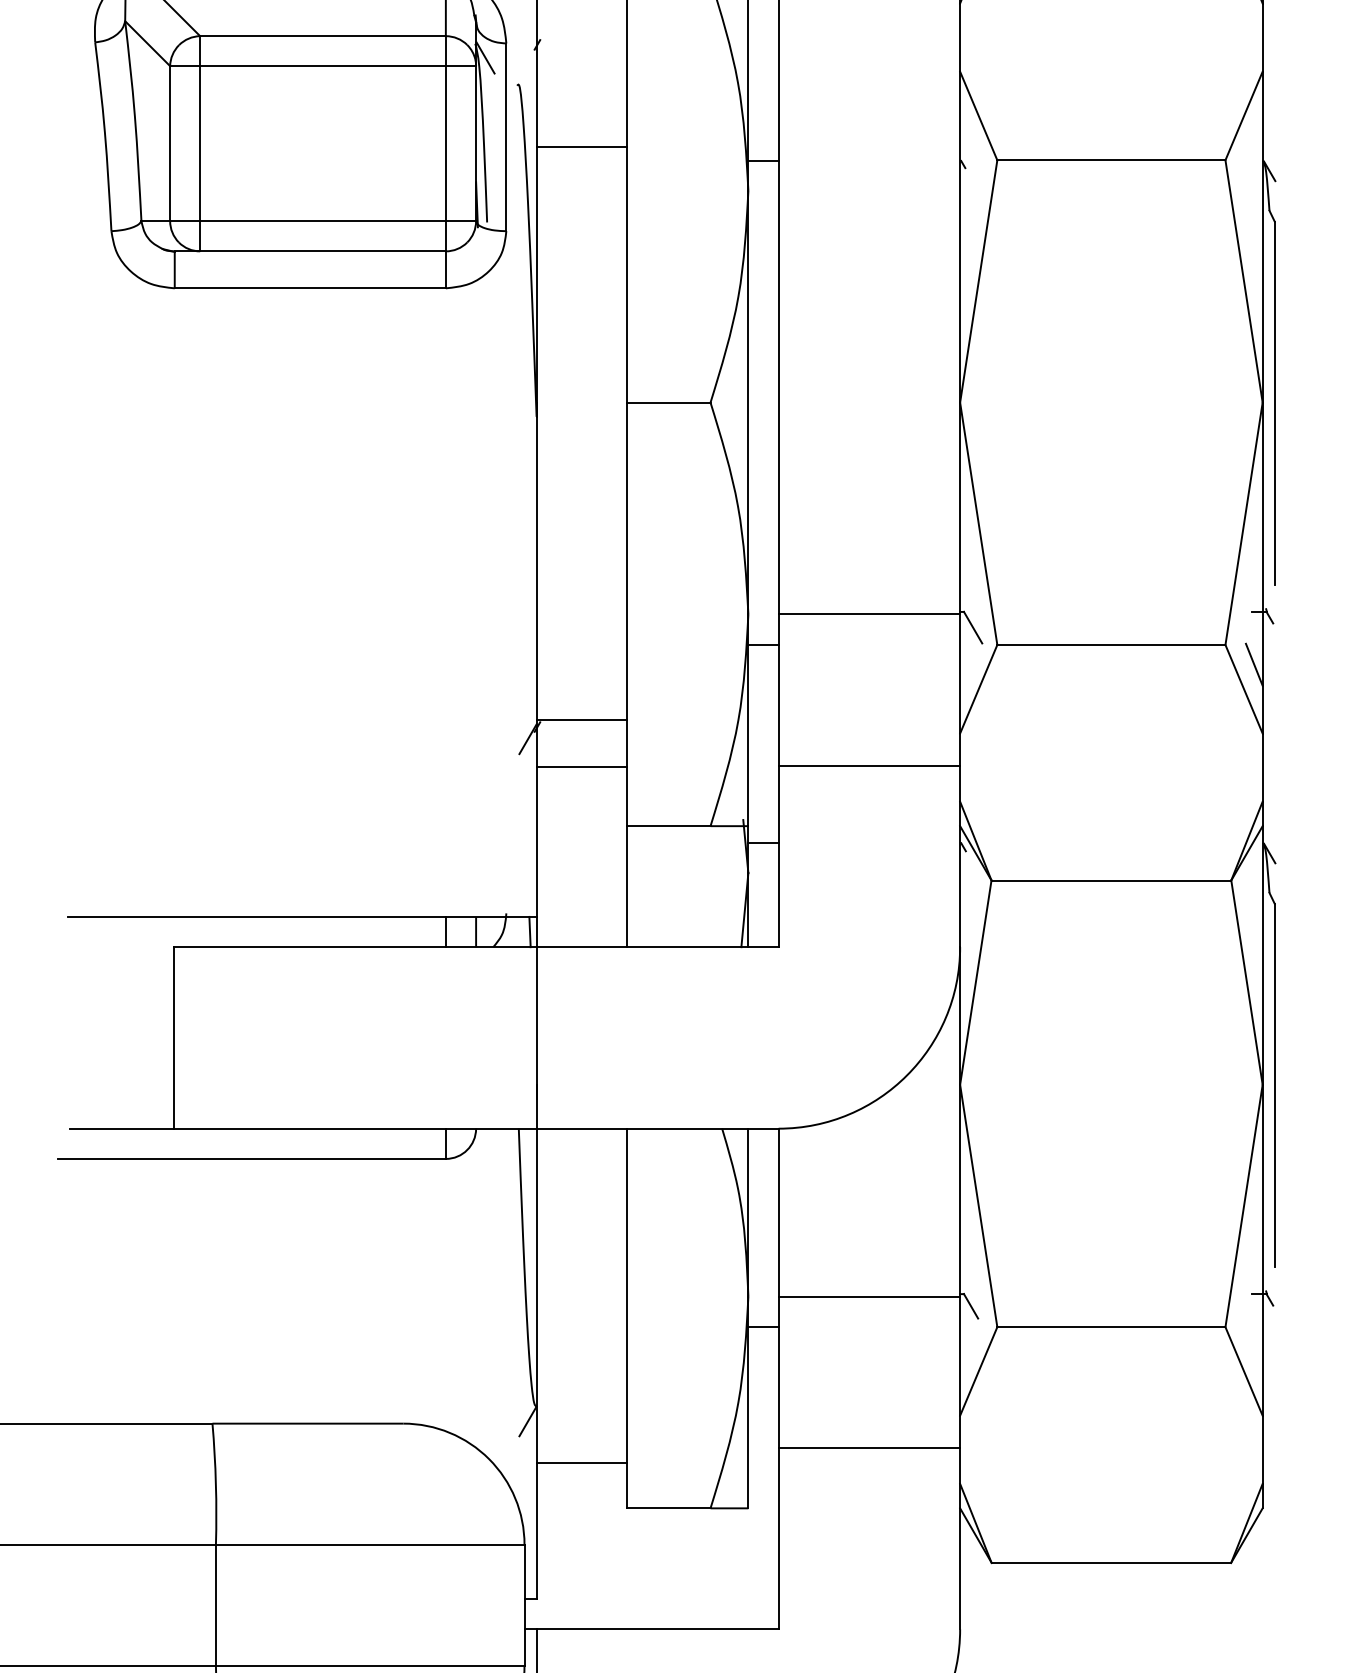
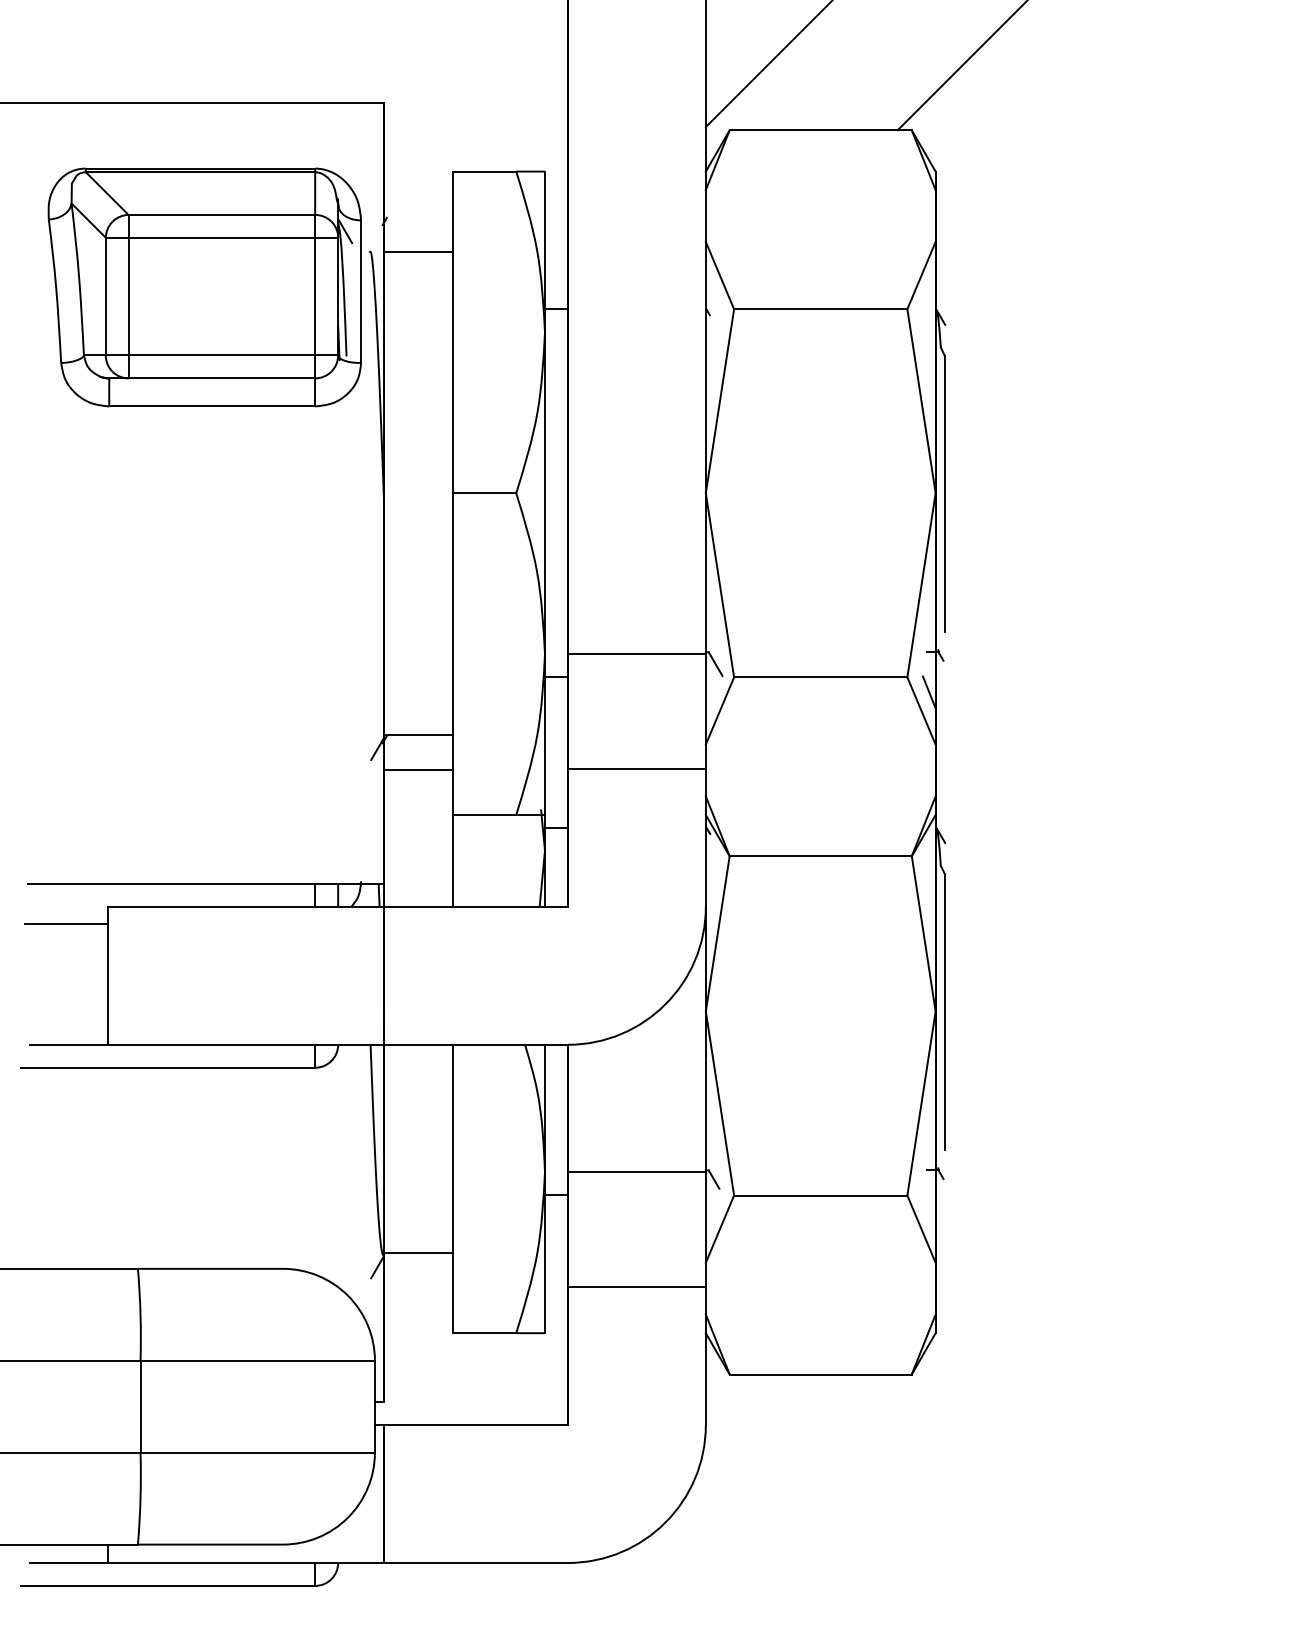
line: (581, 147) -> (418, 252), moved
line: (118, 970) -> (66, 924), added
line: (581, 1462) -> (418, 1252), moved

